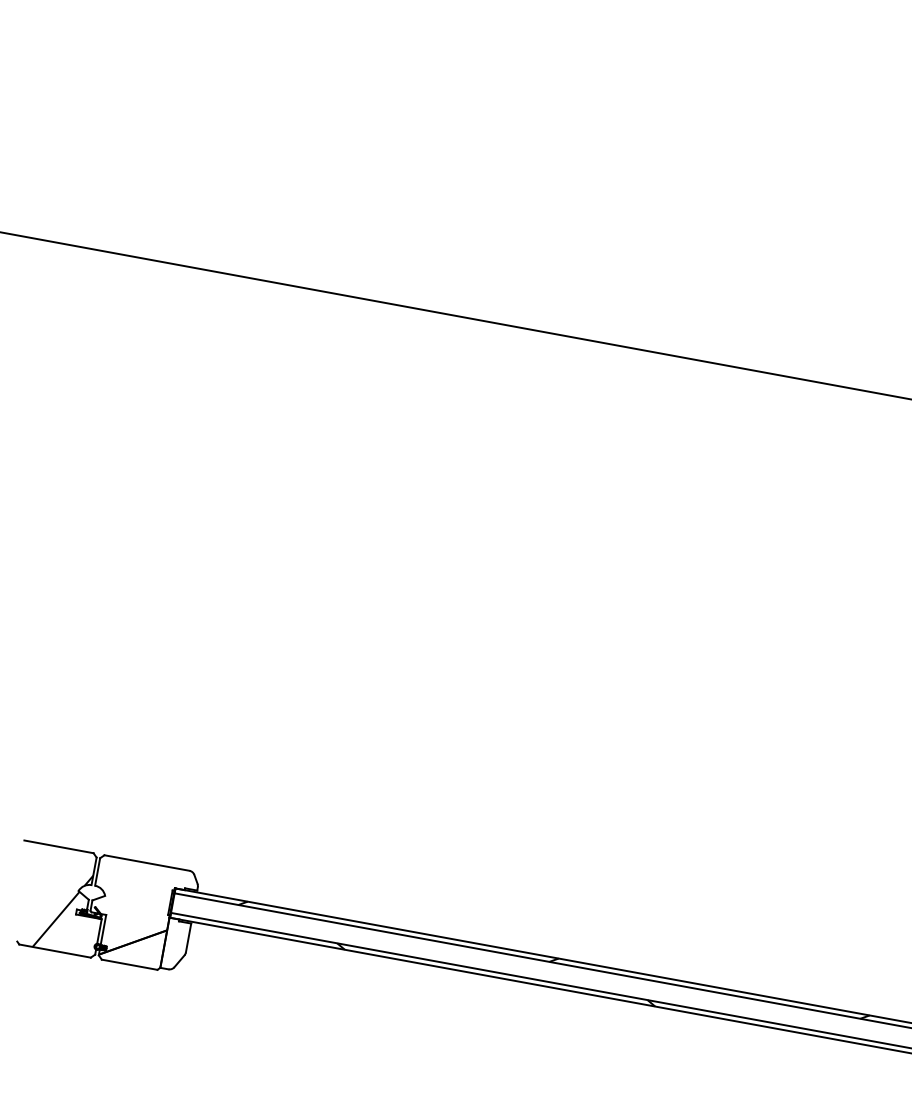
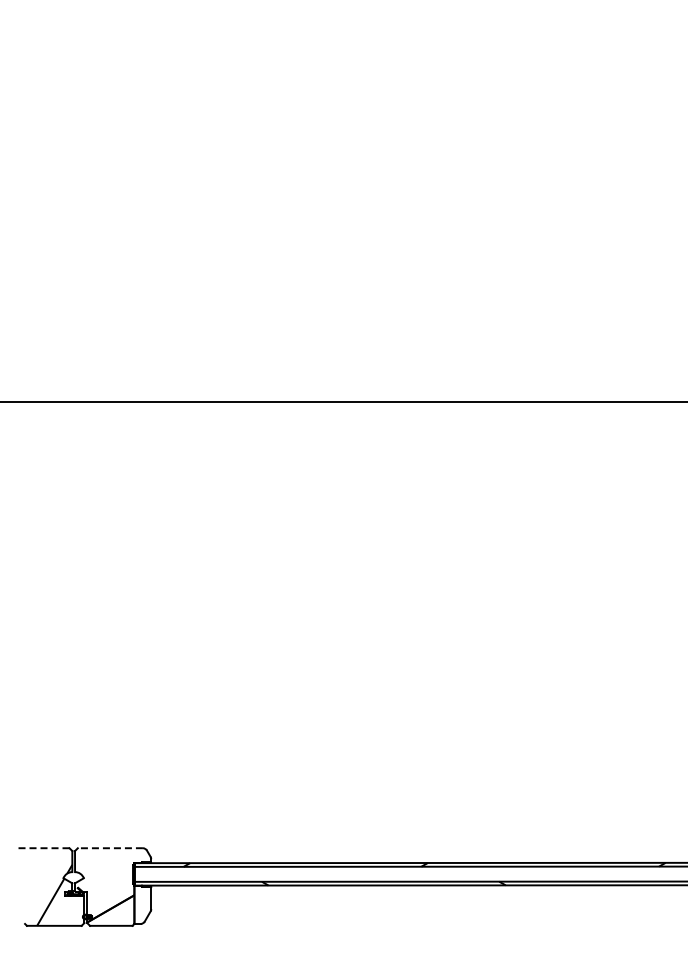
line: (58, 847) -> (42, 848), solid -> dashed
line: (147, 863) -> (110, 848), solid -> dashed

